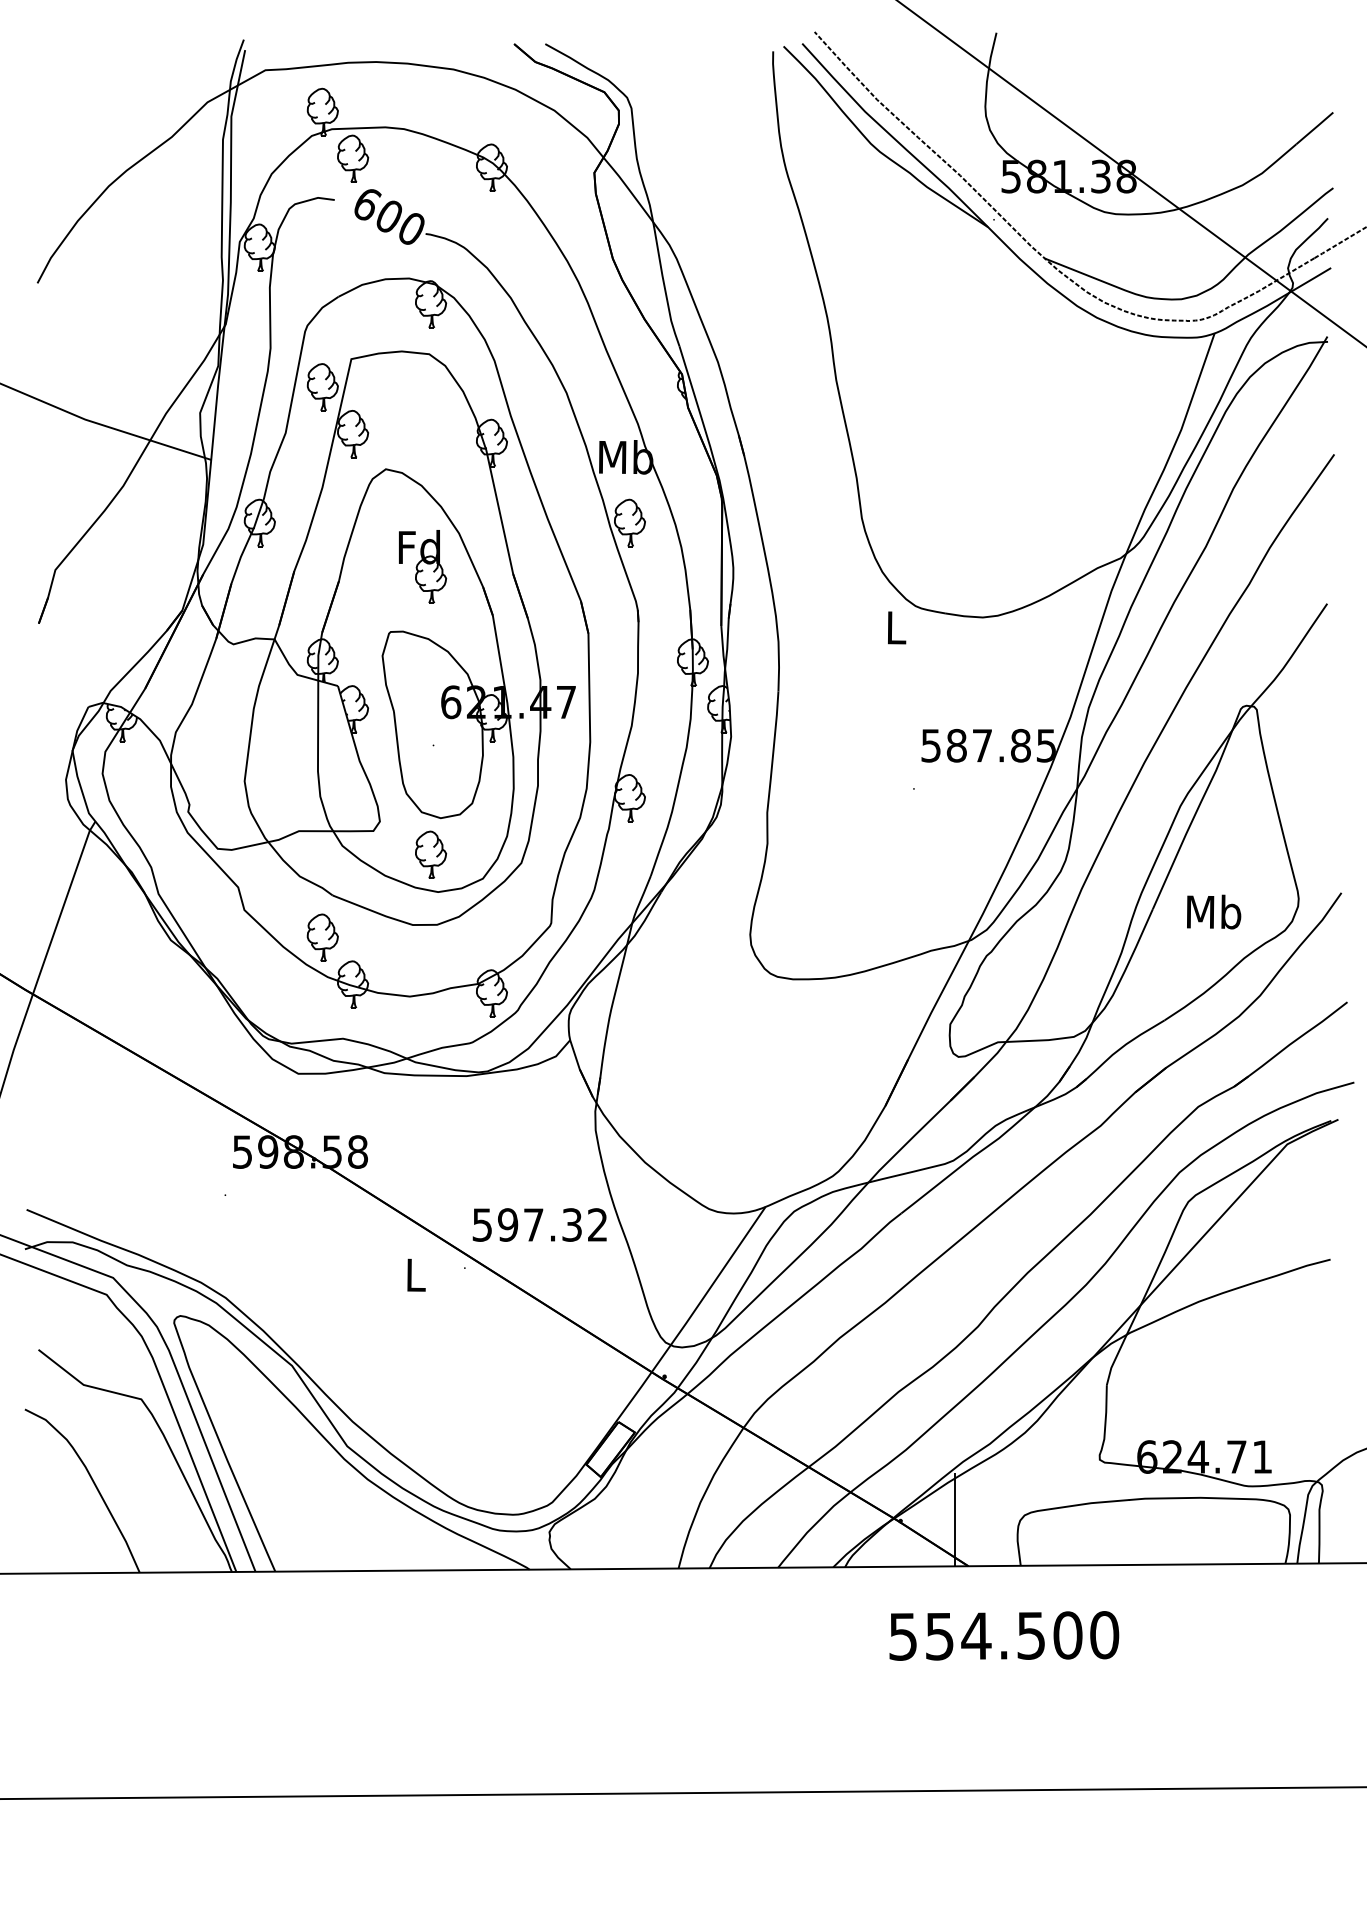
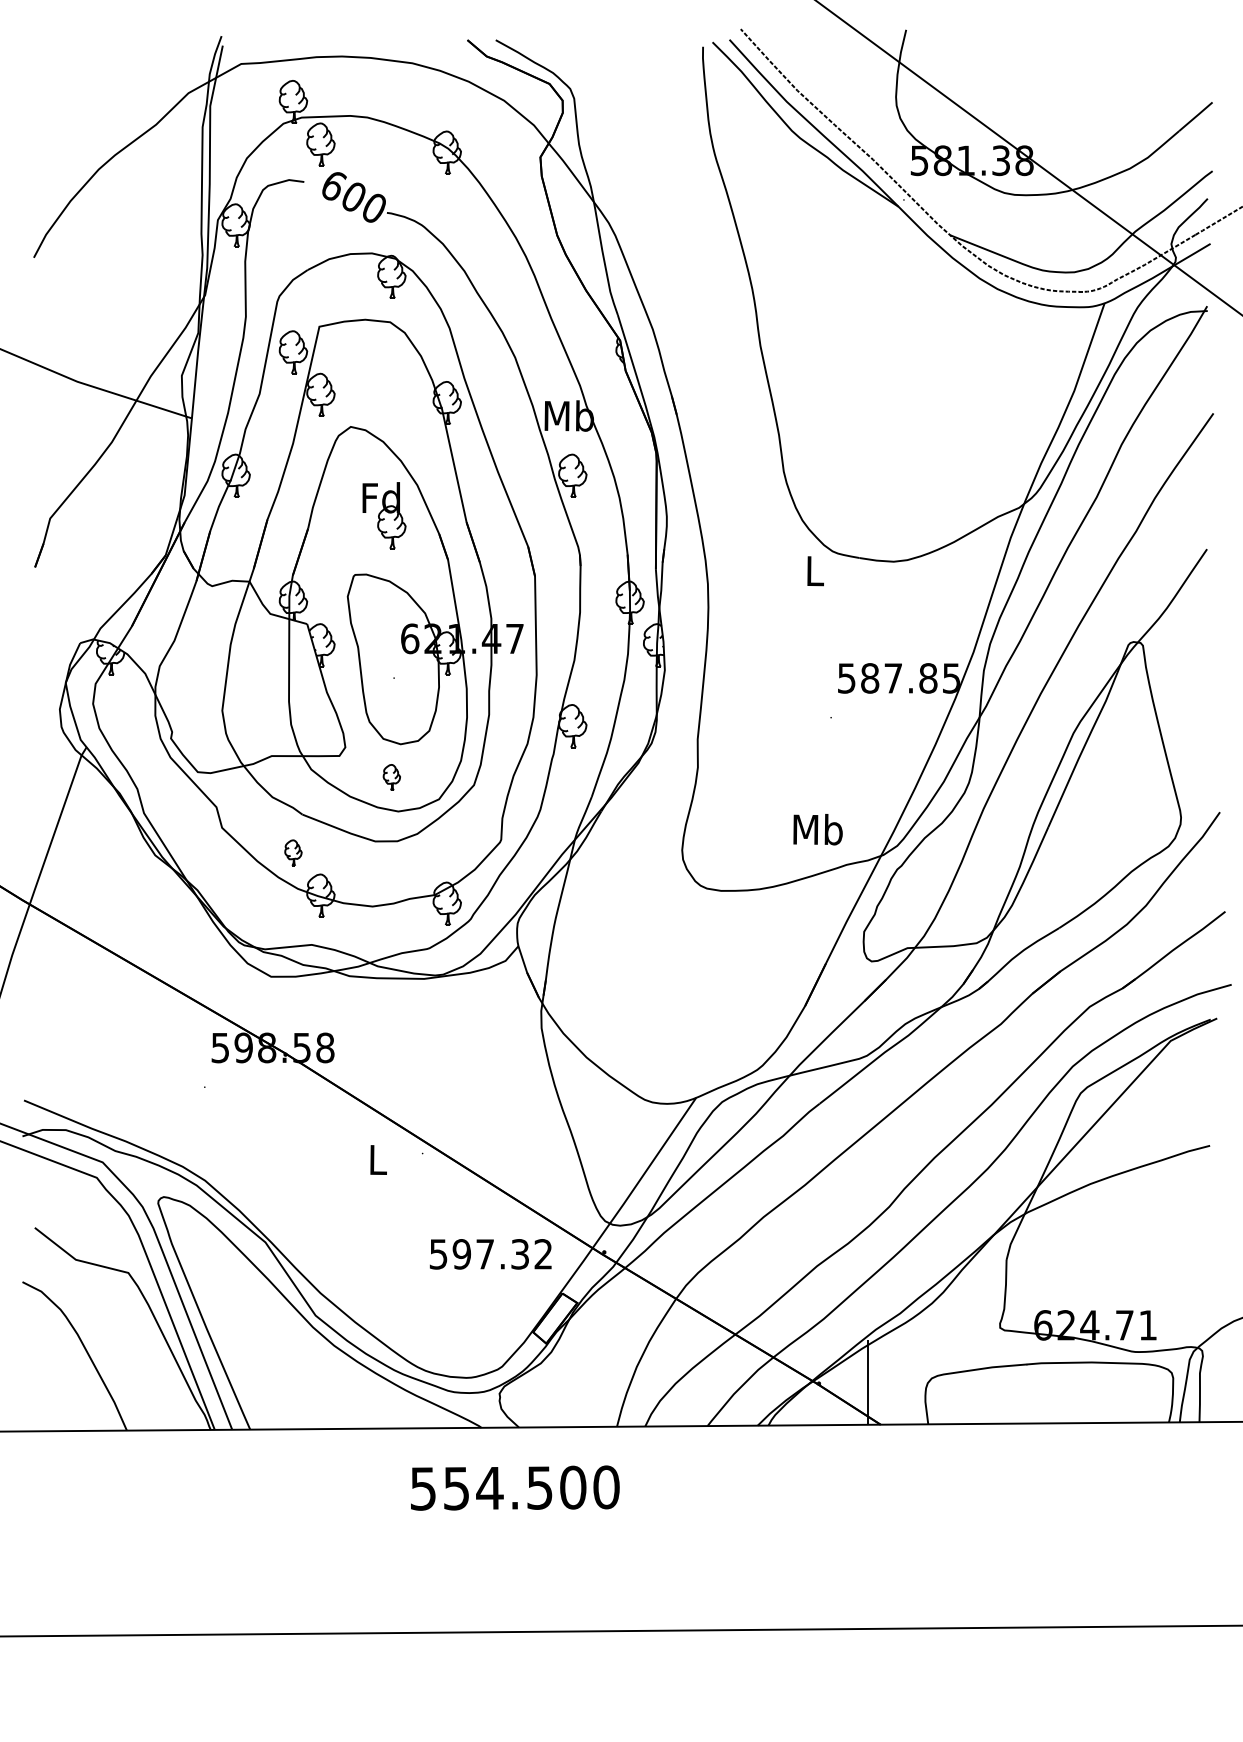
part: (430, 854) -> (391, 777), size x0.6
text: (1213, 911) -> (817, 829), moved
part: (322, 937) -> (293, 852), size x0.6
text: (539, 1225) -> (490, 1254), moved
text: (1004, 1635) -> (515, 1487), moved

